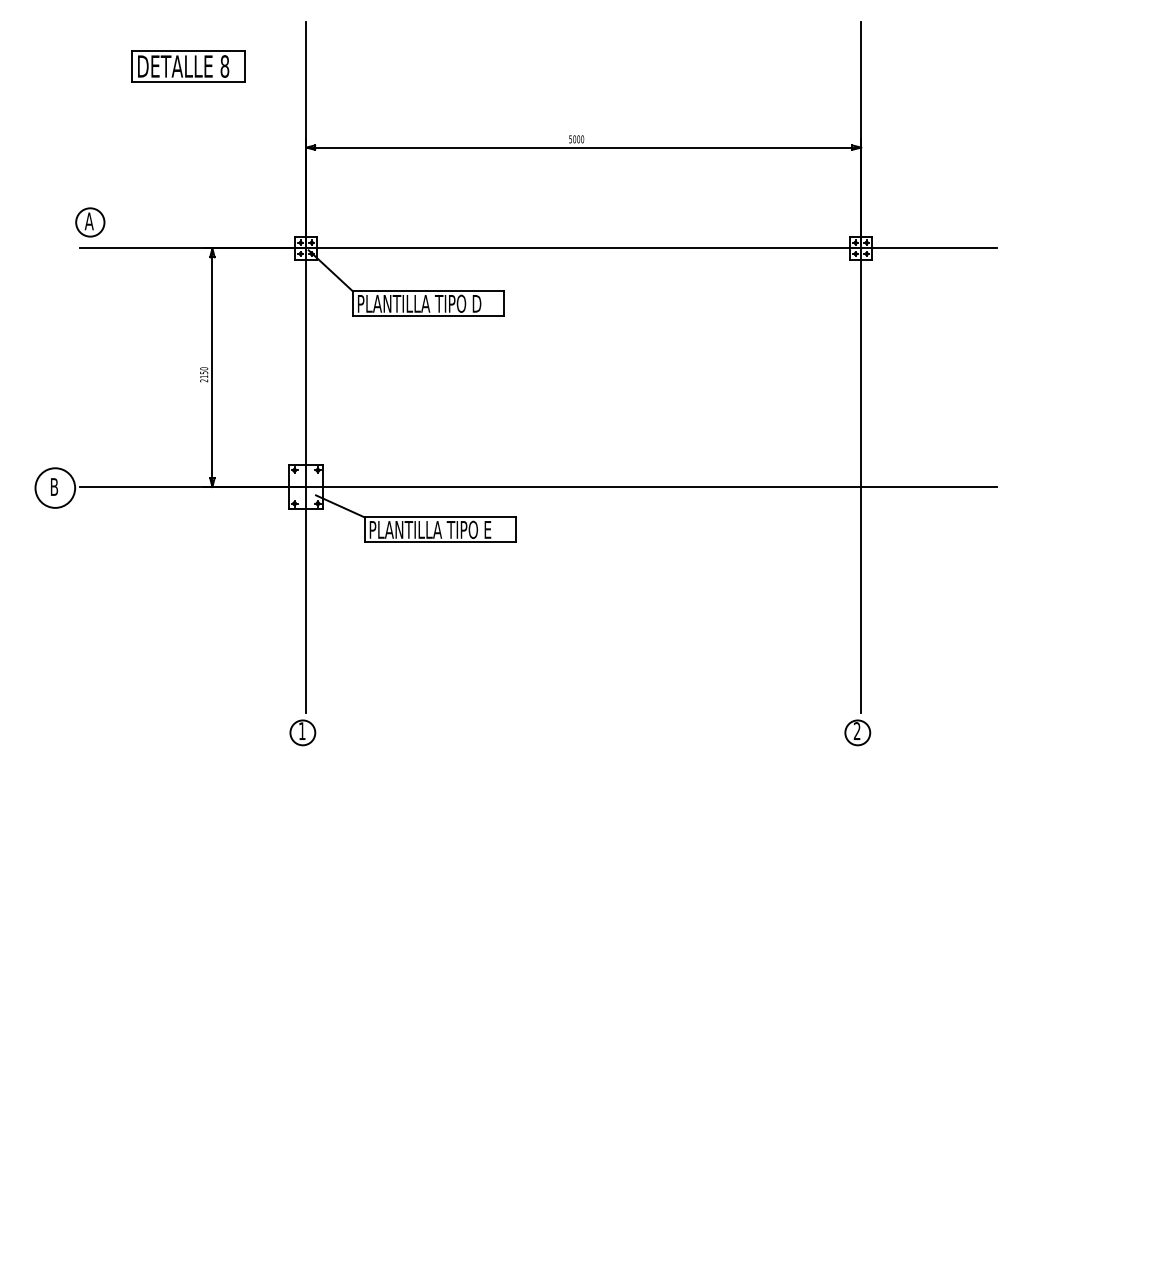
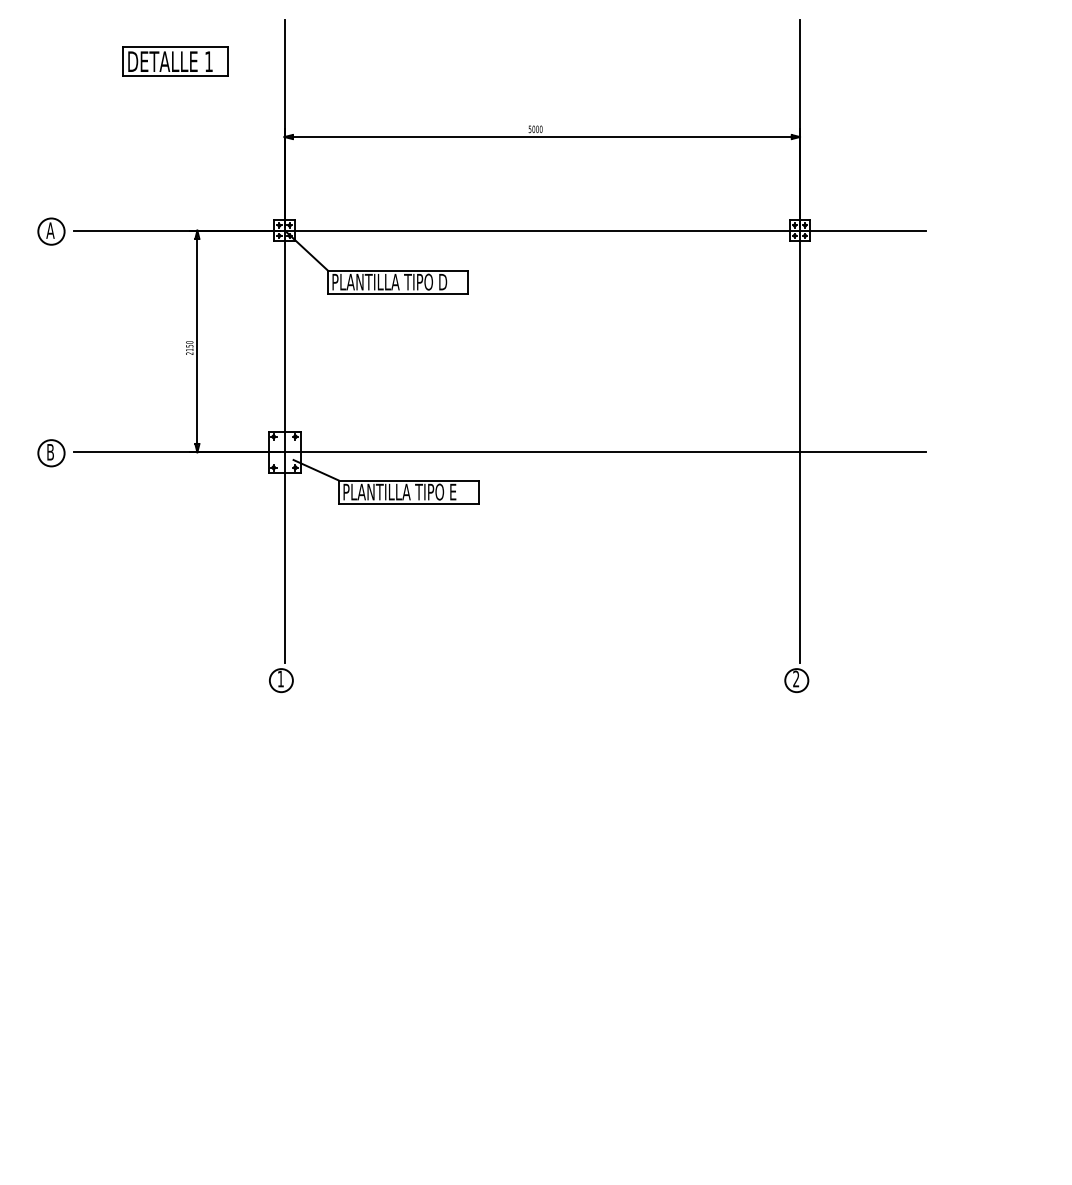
text: (224, 66) -> (208, 61), 8 -> 1
part: (90, 222) -> (51, 231), moved
circle: (55, 487) -> (51, 452), size x0.71

